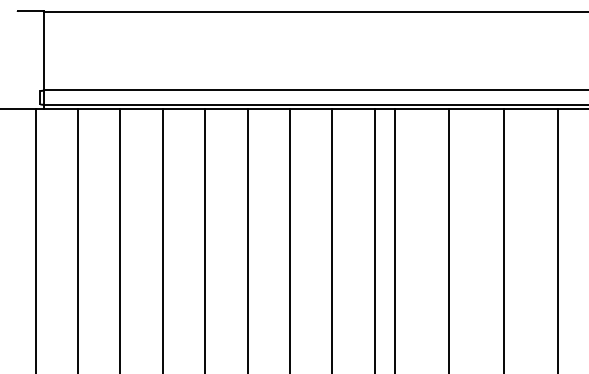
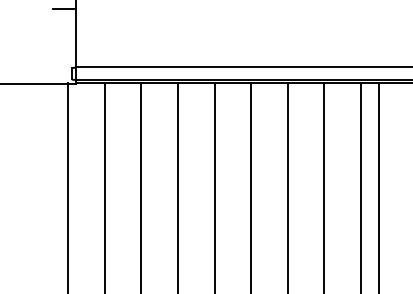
line: (30, 23) -> (63, 9), added

